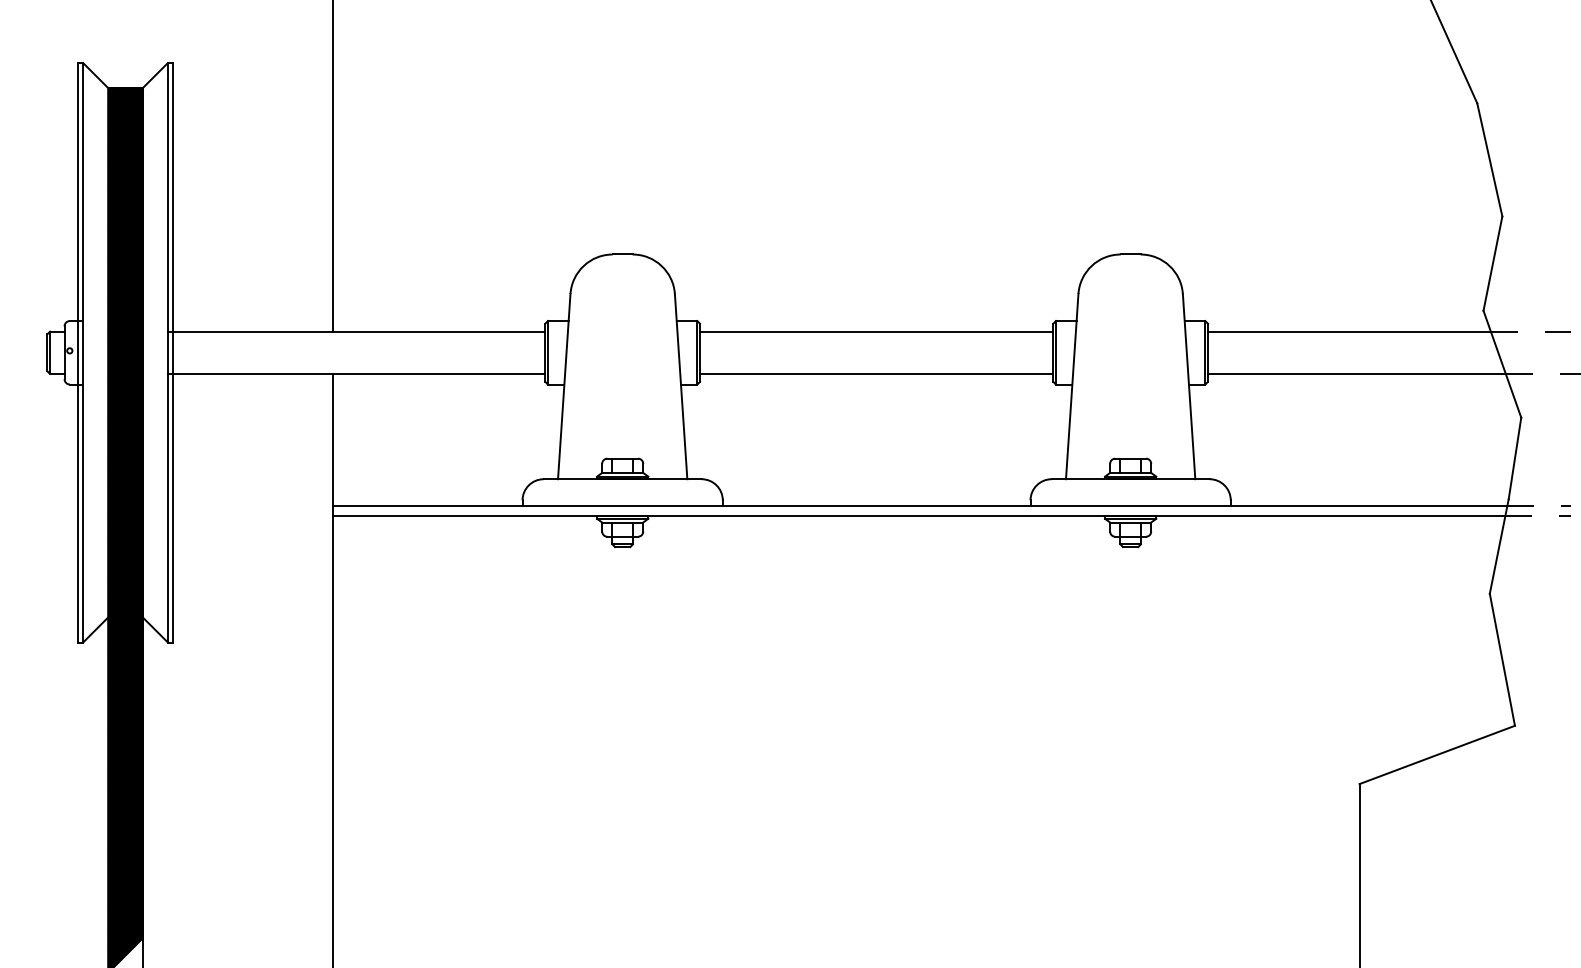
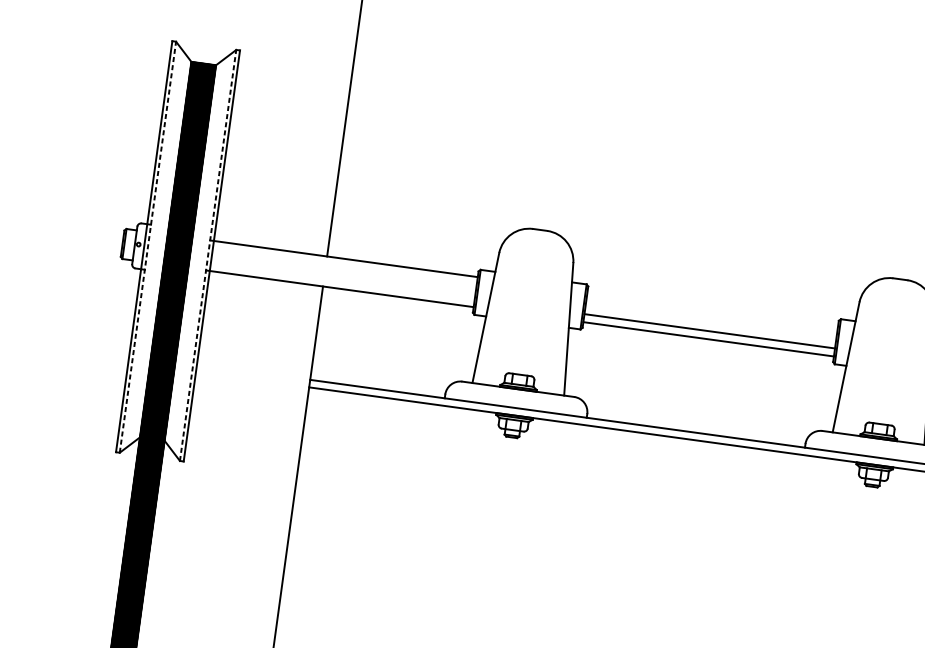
line: (876, 331) -> (709, 331), moved
line: (83, 352) -> (148, 247), solid -> dashed
line: (167, 352) -> (207, 255), solid -> dashed

